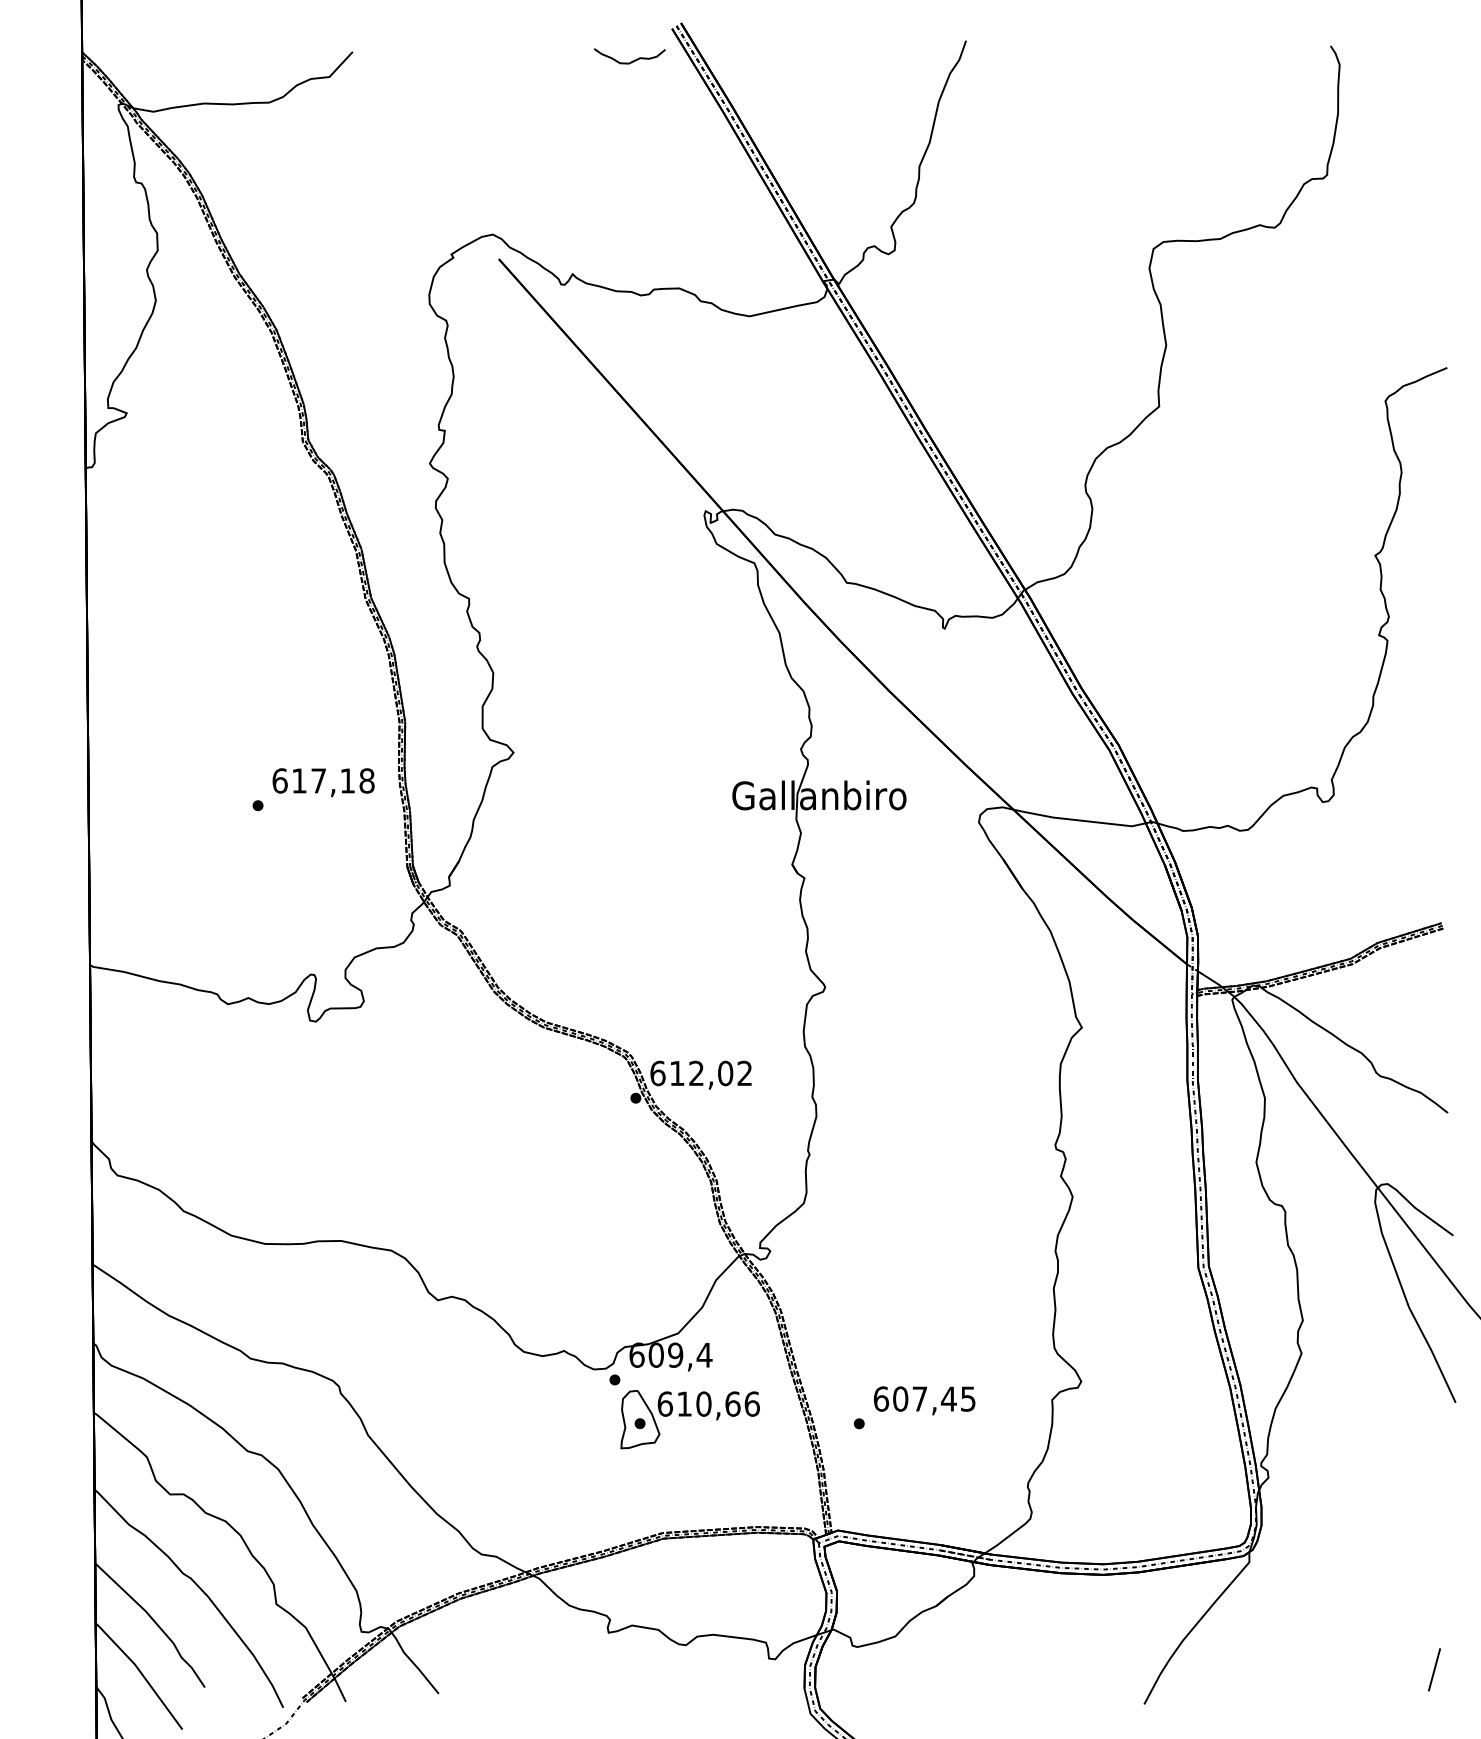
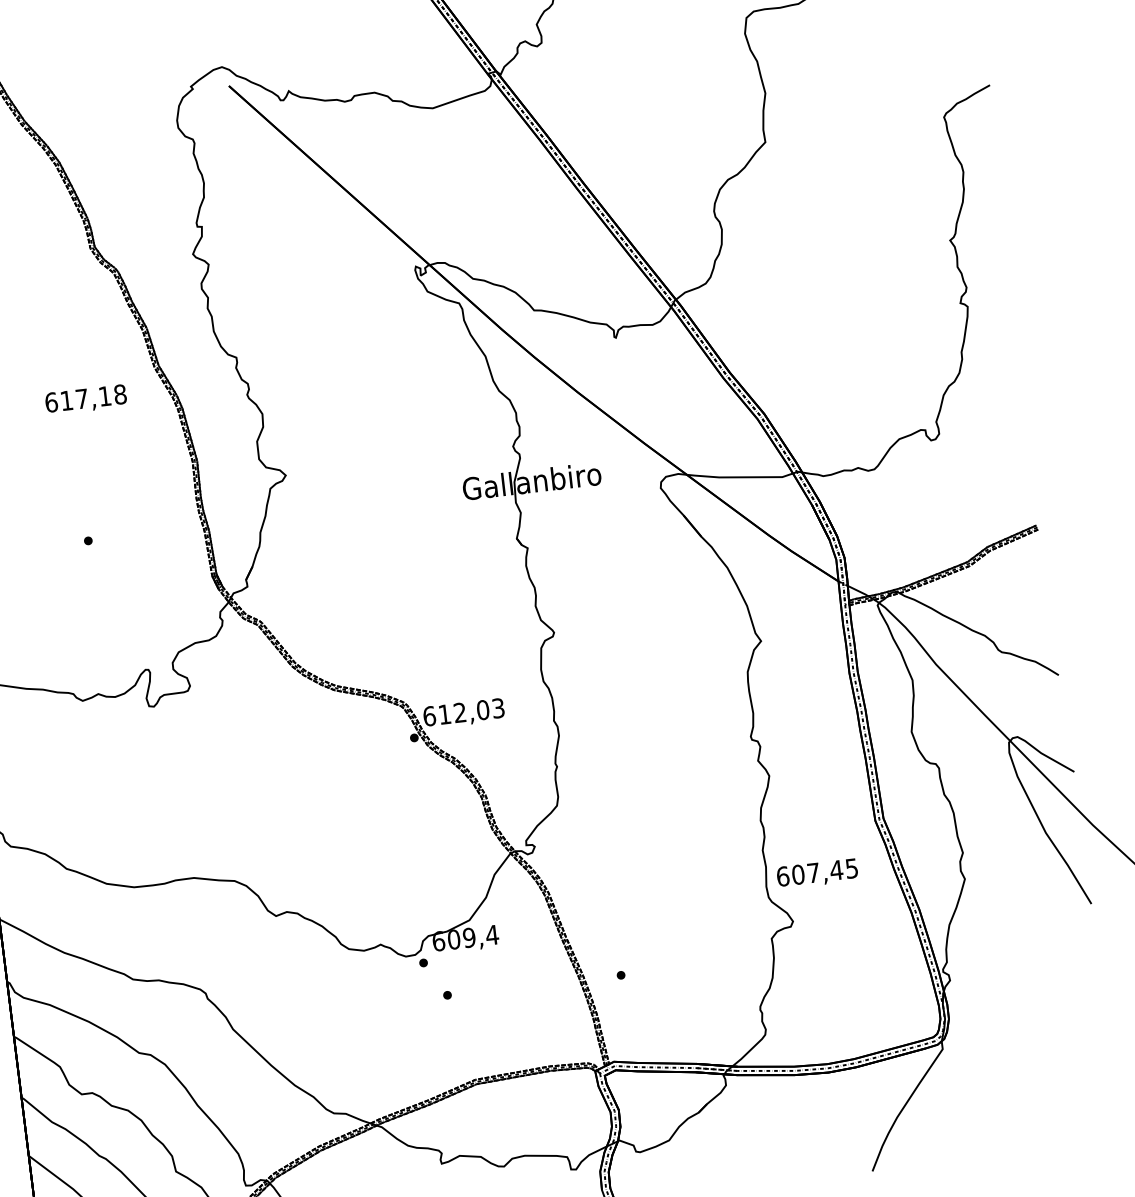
text: (323, 782) -> (86, 399), moved
text: (744, 1073) -> (498, 708), 612,02 -> 612,03
text: (924, 1400) -> (817, 873), moved
part: (689, 1419) -> (486, 987), removed
line: (1434, 1669) -> (1099, 1117), removed

